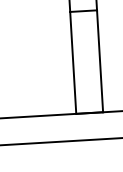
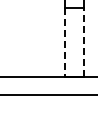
line: (99, 61) -> (83, 42), solid -> dashed
line: (73, 62) -> (65, 42), solid -> dashed

